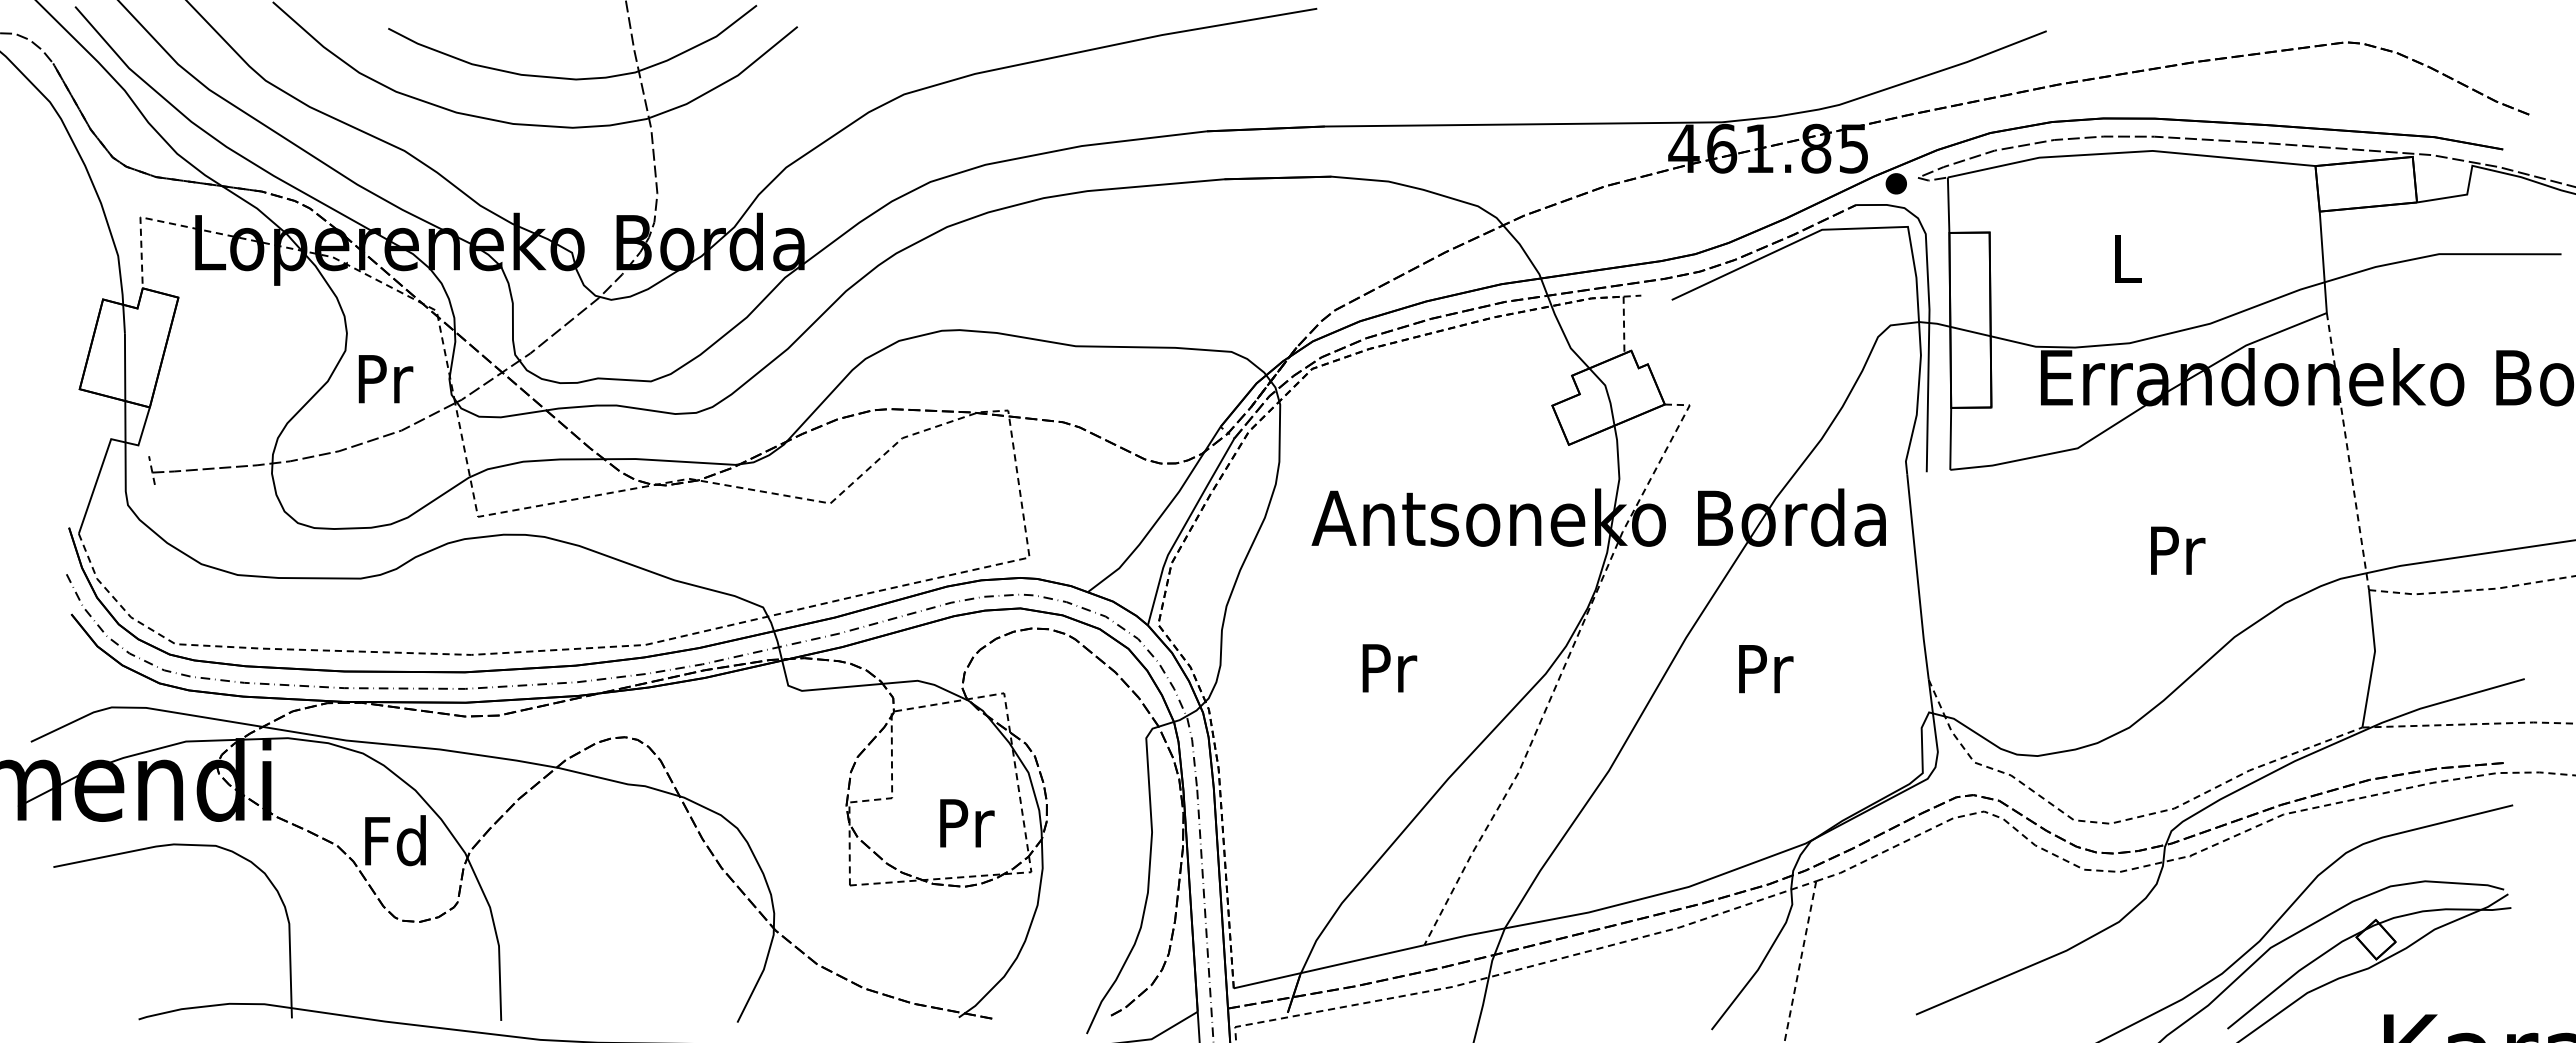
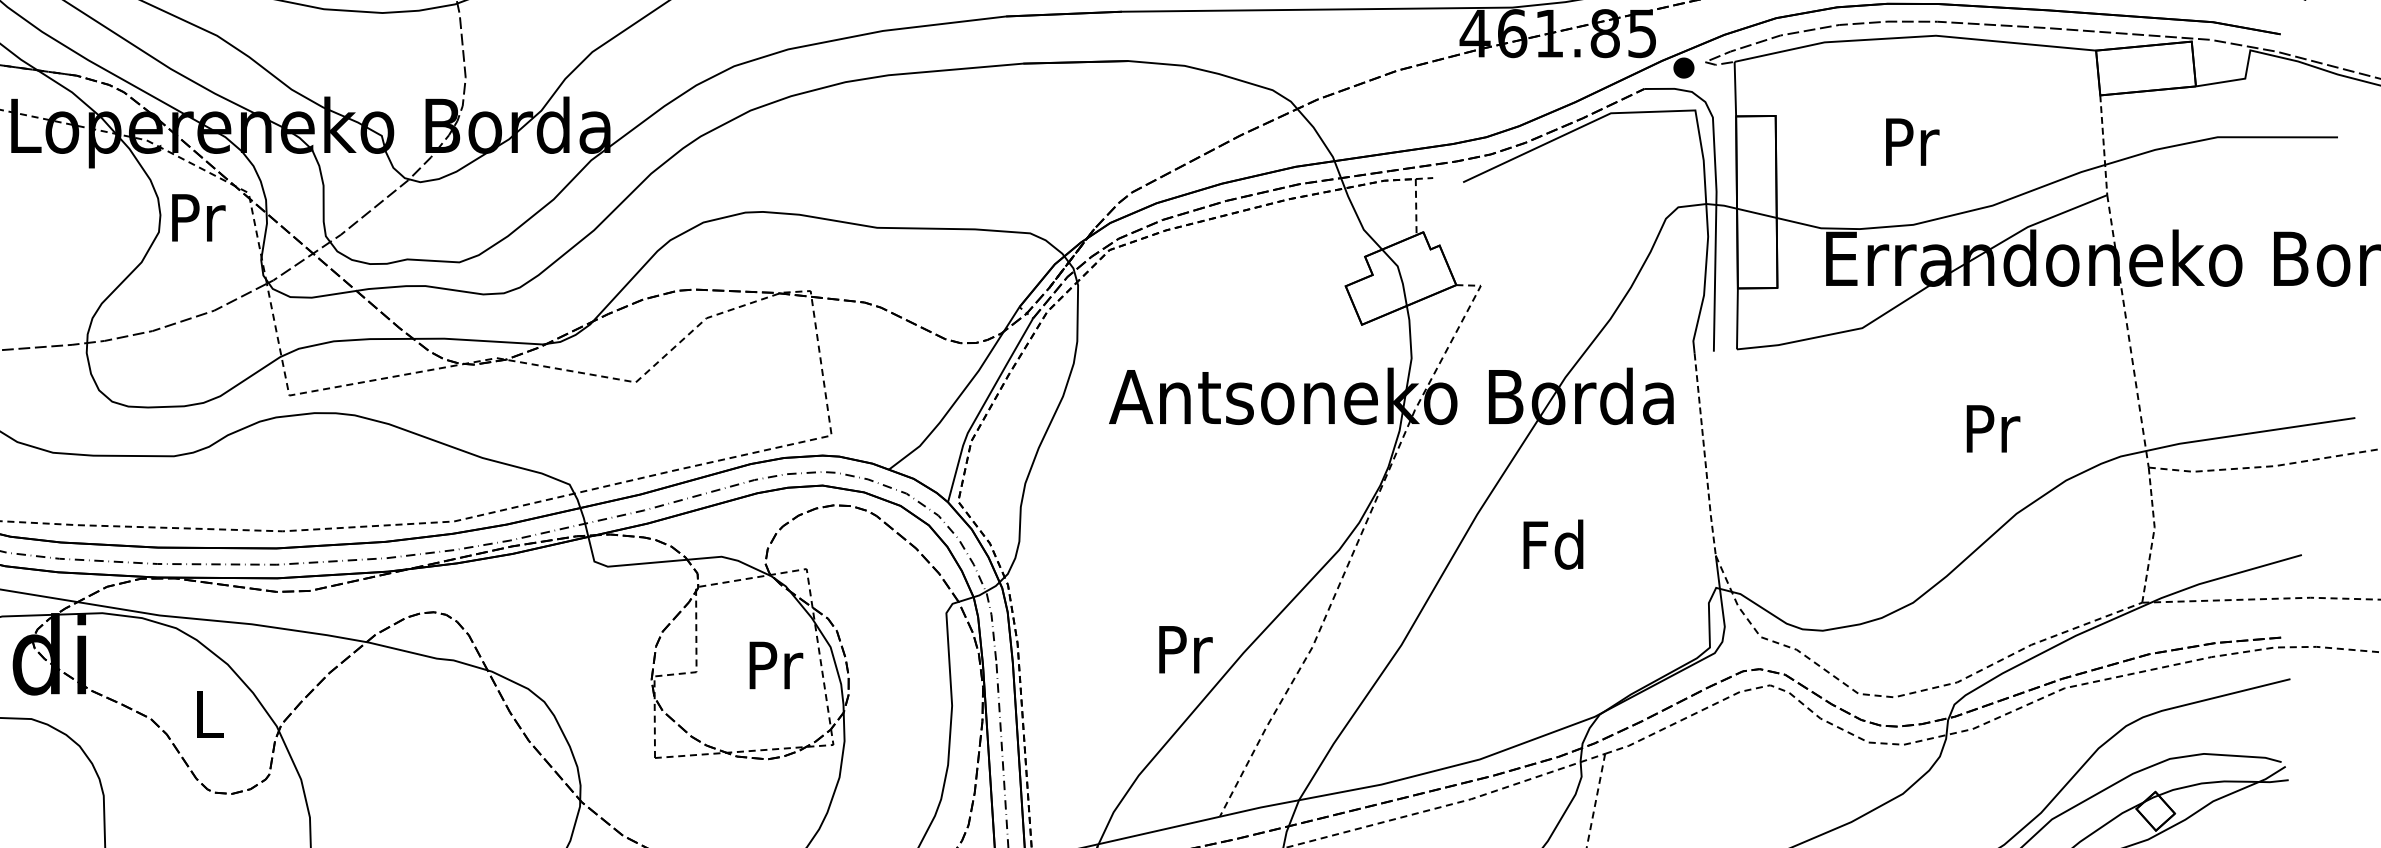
text: (2128, 259) -> (1912, 142), L -> Pr
line: (2323, 262) -> (2103, 145), solid -> dashed
text: (385, 379) -> (198, 218), moved
text: (2178, 550) -> (1993, 428), moved
line: (1917, 577) -> (1704, 455), solid -> dashed
line: (2373, 659) -> (2153, 535), solid -> dashed
text: (1389, 668) -> (1185, 649), moved
text: (1763, 668) -> (1553, 544), Pr -> Fd
text: (967, 823) -> (776, 665), moved
text: (395, 840) -> (208, 713), Fd -> L

